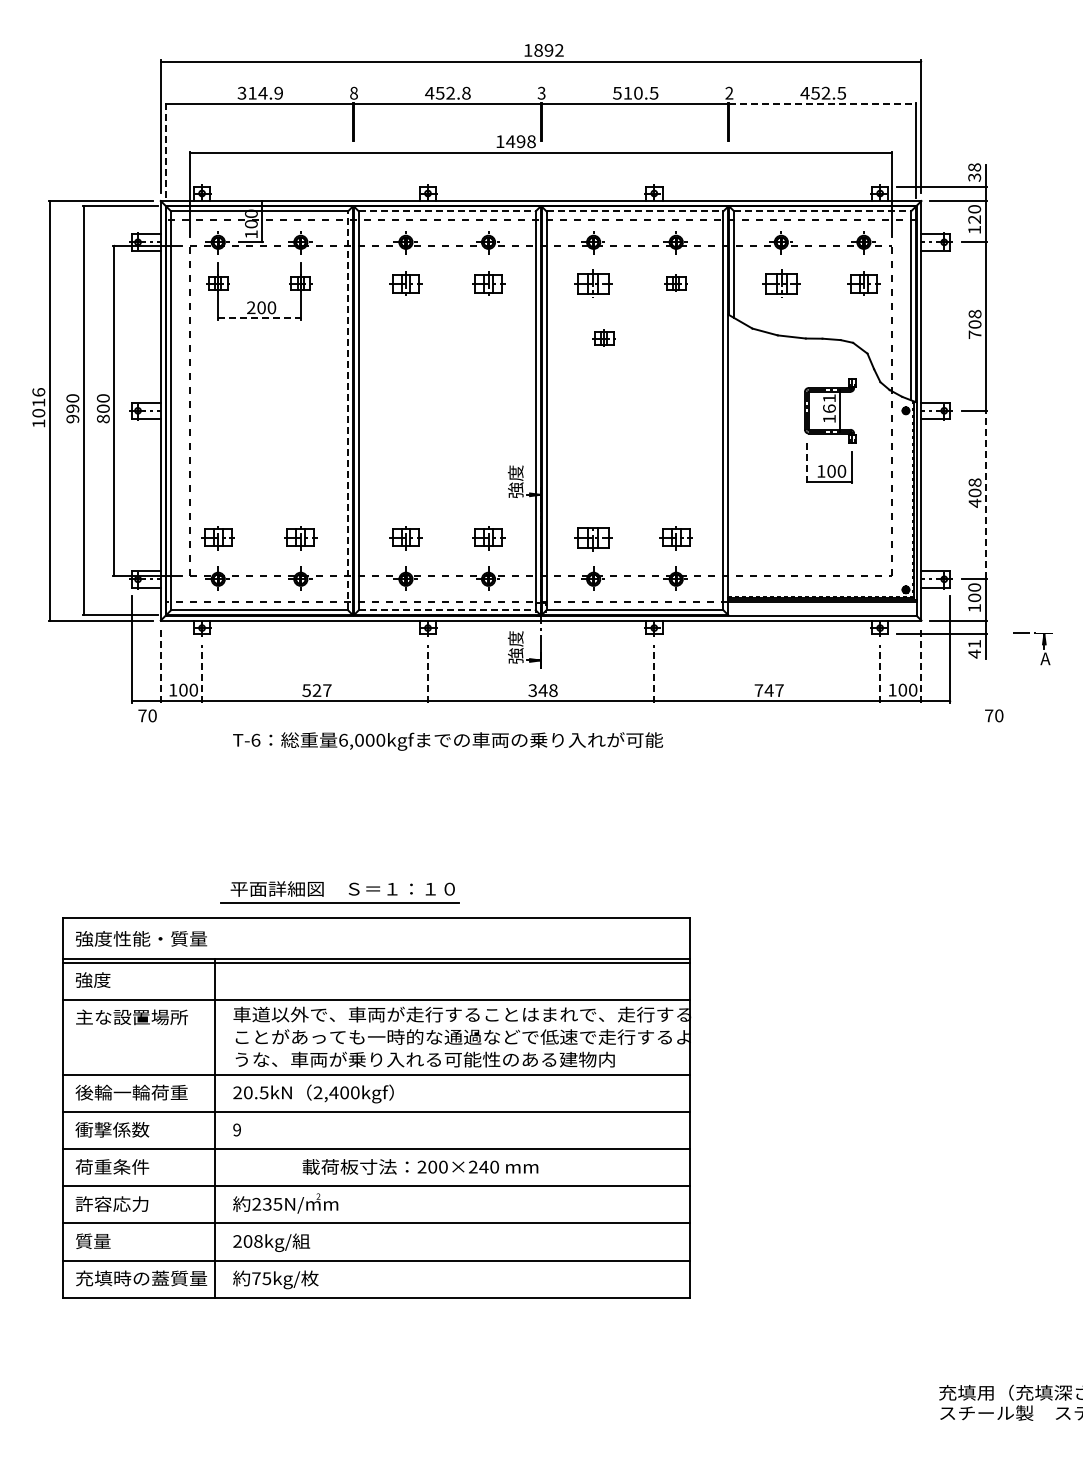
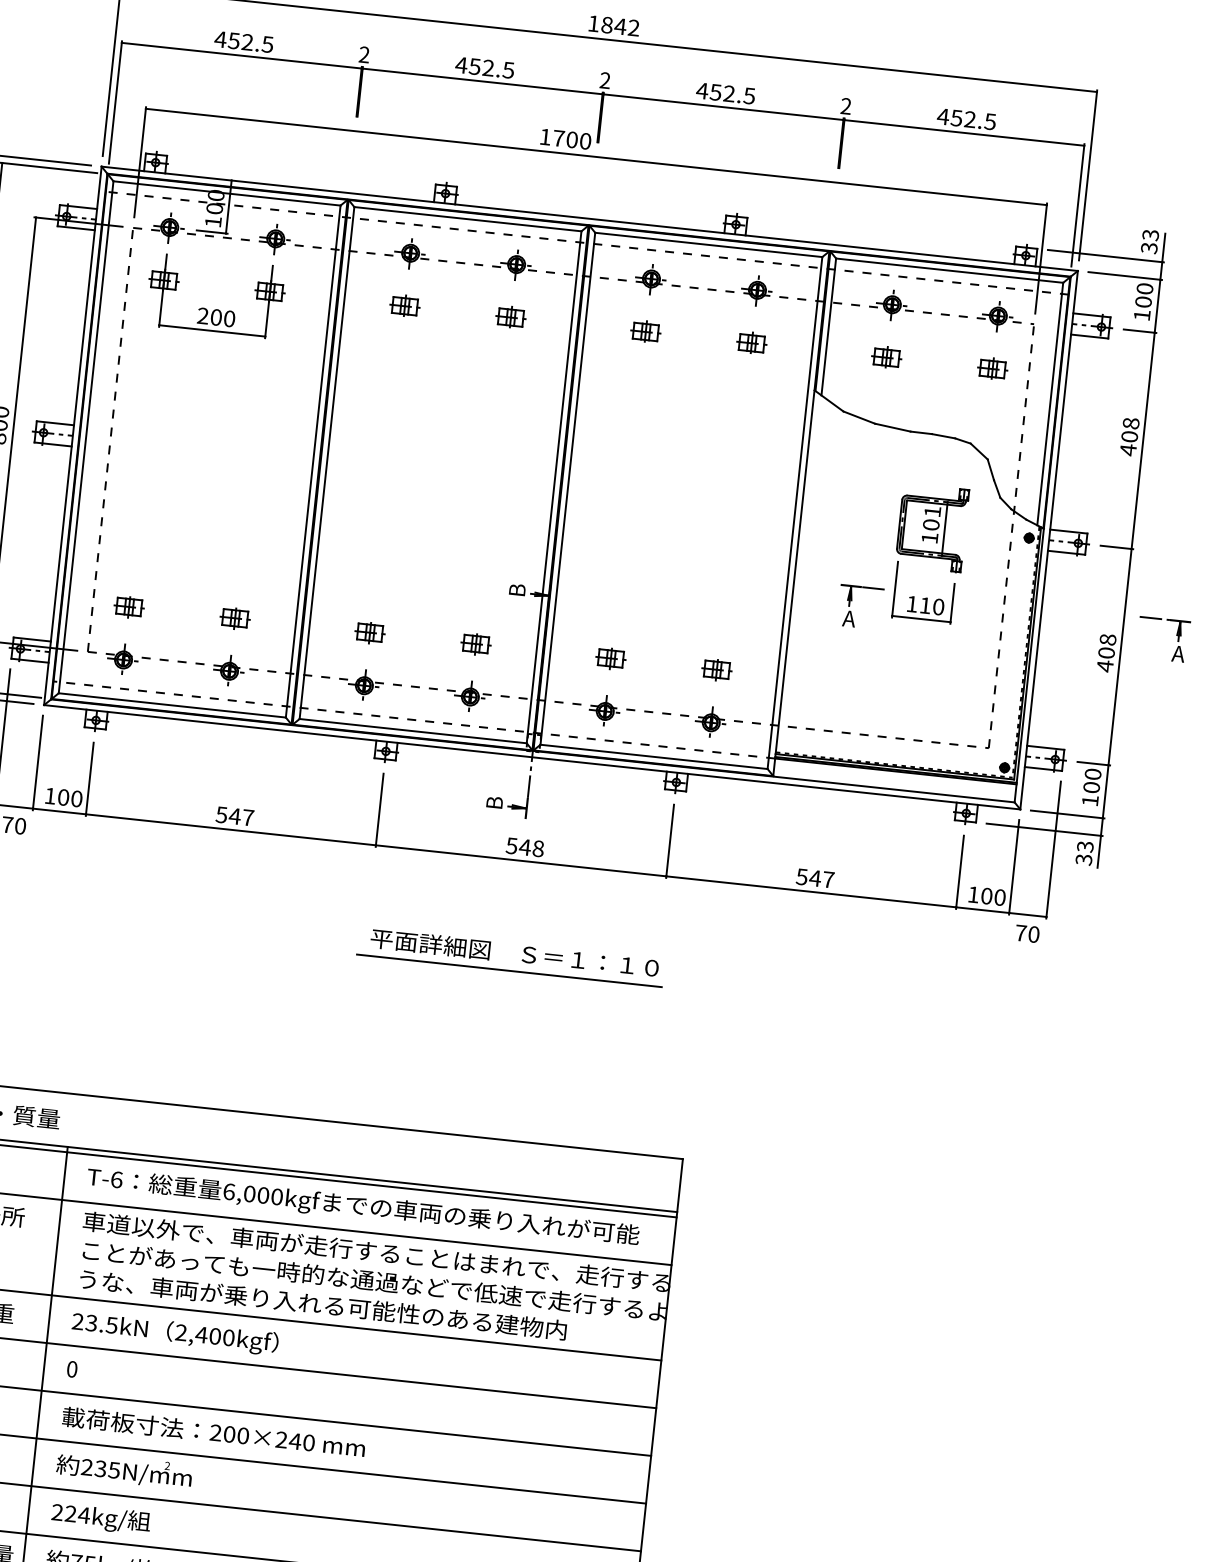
text: (548, 50) -> (619, 26), 1892 -> 1842
text: (259, 92) -> (243, 40), 314.9 -> 452.5
text: (466, 92) -> (508, 69), 452.8 -> 452.5
text: (353, 93) -> (363, 55), 8 -> 2
text: (541, 93) -> (604, 80), 3 -> 2
text: (627, 93) -> (715, 92), 510.5 -> 452.5
line: (823, 104) -> (965, 133), dashed -> solid
text: (520, 141) -> (571, 139), 1498 -> 1700
line: (166, 150) -> (115, 102), dashed -> solid
text: (974, 167) -> (1150, 235), 38 -> 33
line: (447, 211) -> (468, 219), dashed -> solid
line: (635, 211) -> (709, 245), dashed -> solid
line: (823, 211) -> (950, 270), dashed -> solid
text: (974, 219) -> (1143, 301), 120 -> 100
part: (405, 282) -> (404, 304), size x0.71
part: (488, 282) -> (511, 316), size x0.71
part: (593, 282) -> (645, 330), size x0.62
part: (780, 282) -> (885, 356), size x0.62
part: (863, 282) -> (992, 367), size x0.71
line: (260, 318) -> (213, 331), dashed -> solid
text: (974, 334) -> (1127, 449), 708 -> 408
part: (603, 337) -> (651, 402), removed
text: (829, 408) -> (931, 524), 161 -> 101
line: (348, 410) -> (313, 461), dashed -> solid
line: (806, 461) -> (894, 589), dashed -> solid
text: (831, 471) -> (925, 605), 100 -> 110
part: (775, 473) -> (853, 600), added
text: (515, 481) -> (518, 575), 強度 -> B
line: (985, 494) -> (1119, 656), dashed -> solid
part: (217, 538) -> (128, 607), size x0.71
part: (300, 538) -> (234, 618), size x0.71
part: (405, 538) -> (369, 633), size x0.71
part: (488, 538) -> (475, 644), size x0.71
part: (593, 538) -> (610, 659), size x0.62
part: (675, 538) -> (715, 670), size x0.71
line: (447, 610) -> (413, 731), dashed -> solid
part: (1042, 645) -> (1176, 636), moved
text: (515, 647) -> (495, 788), 強度 -> B
text: (974, 649) -> (1084, 853), 41 -> 33
line: (160, 665) -> (37, 762), dashed -> solid
line: (921, 665) -> (1014, 867), dashed -> solid
line: (202, 674) -> (90, 780), dashed -> solid
line: (427, 674) -> (378, 810), dashed -> solid
line: (654, 674) -> (670, 842), dashed -> solid
line: (880, 674) -> (960, 873), dashed -> solid
text: (316, 690) -> (234, 816), 527 -> 547
text: (532, 690) -> (511, 845), 348 -> 548
text: (758, 690) -> (801, 876), 747 -> 547
text: (994, 715) -> (1027, 933), moved
text: (448, 741) -> (363, 1207), moved
part: (348, 893) -> (521, 959), moved
text: (247, 1092) -> (90, 1322), 20.5kN -> 23.5kN
text: (237, 1129) -> (72, 1368), 9 -> 0
text: (420, 1166) -> (213, 1431), moved
text: (253, 1241) -> (77, 1514), 208kg/ -> 224kg/

